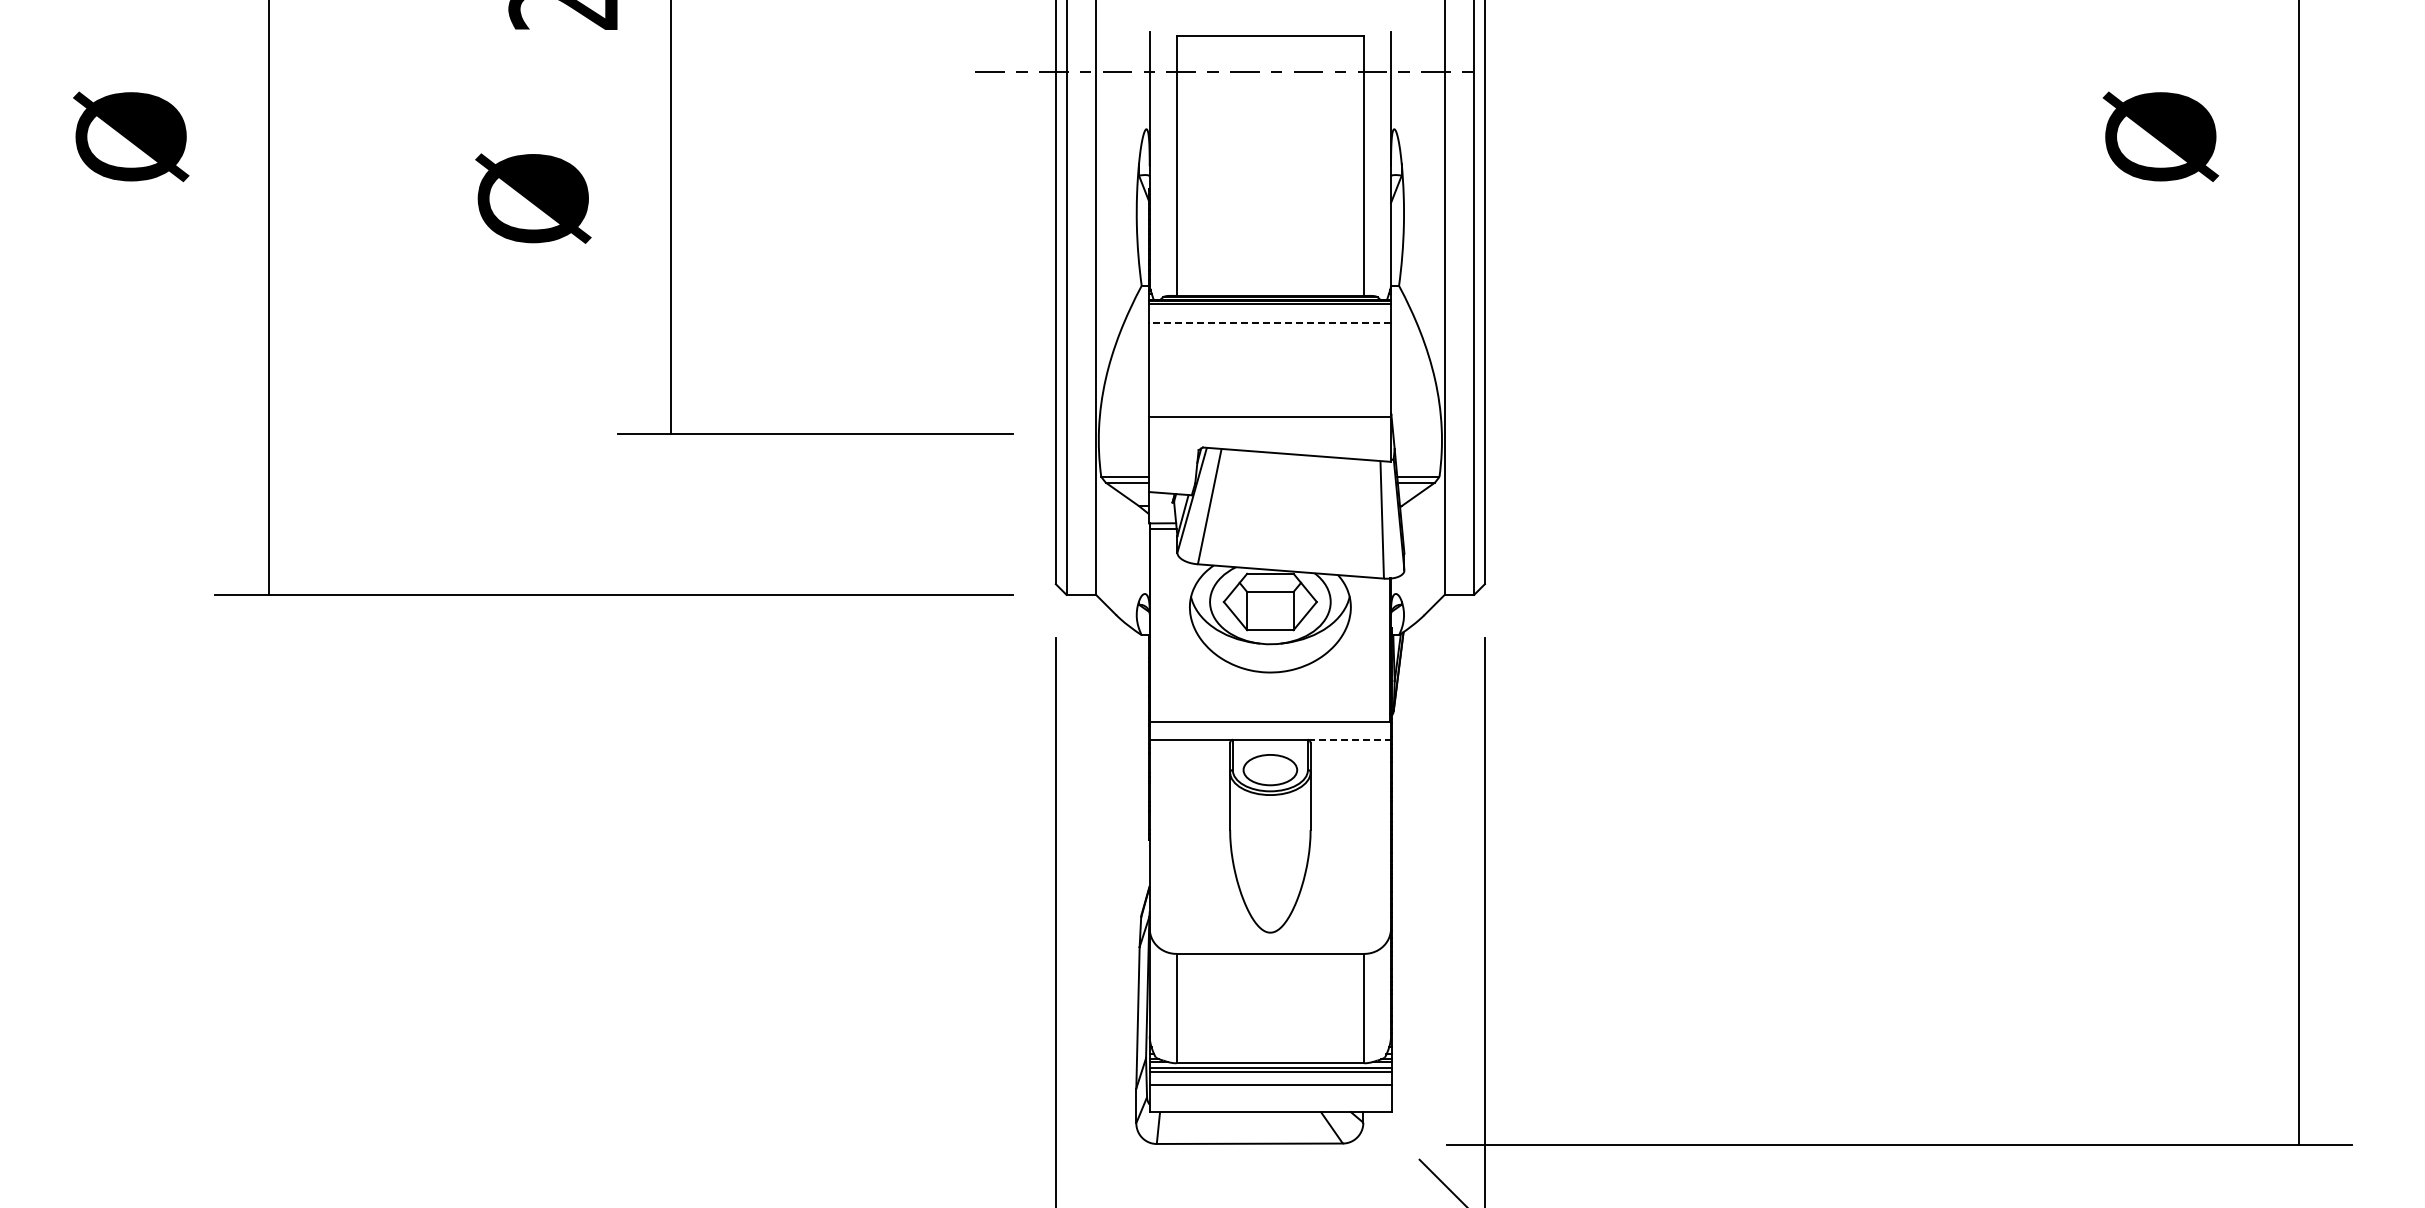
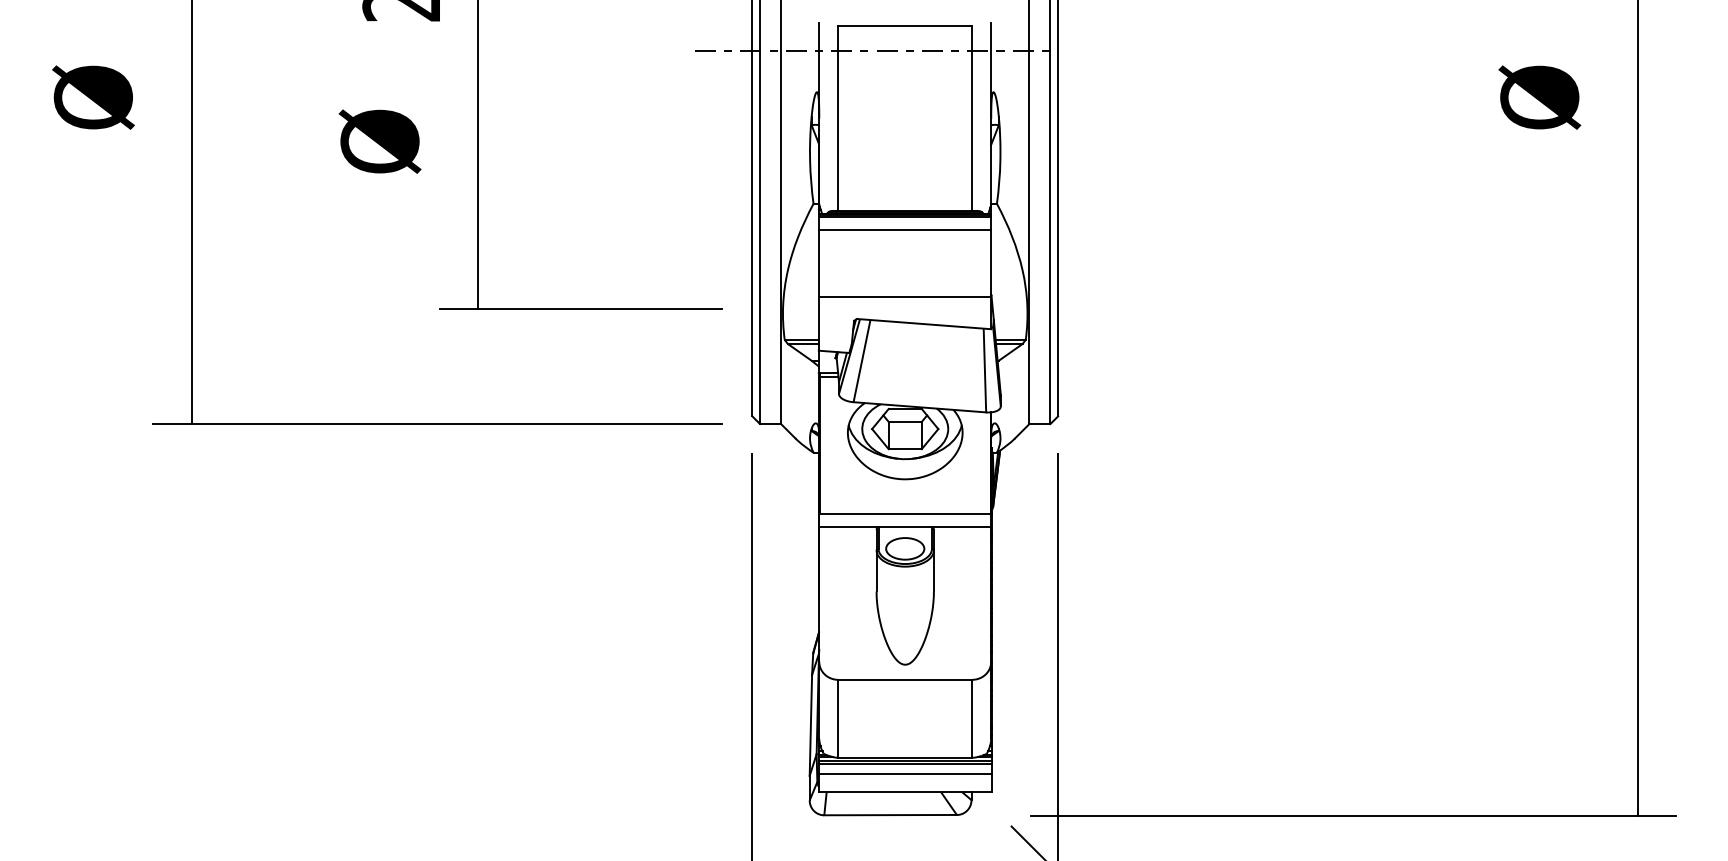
line: (1270, 322) -> (905, 229), dashed -> solid
line: (1349, 739) -> (961, 527), dashed -> solid

